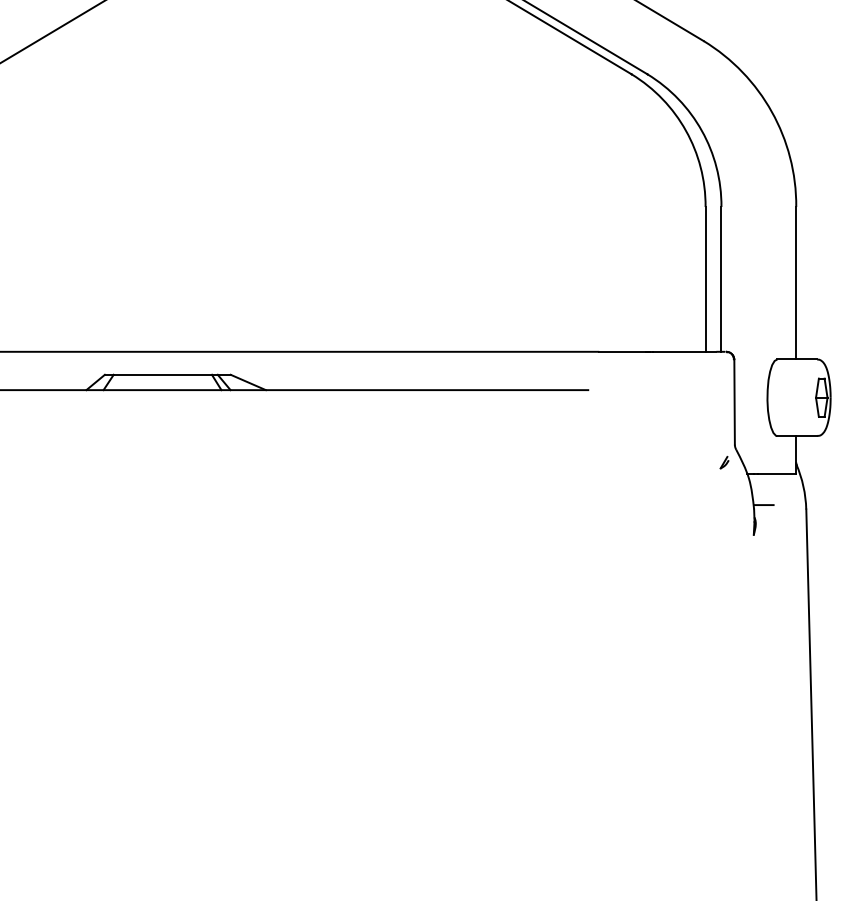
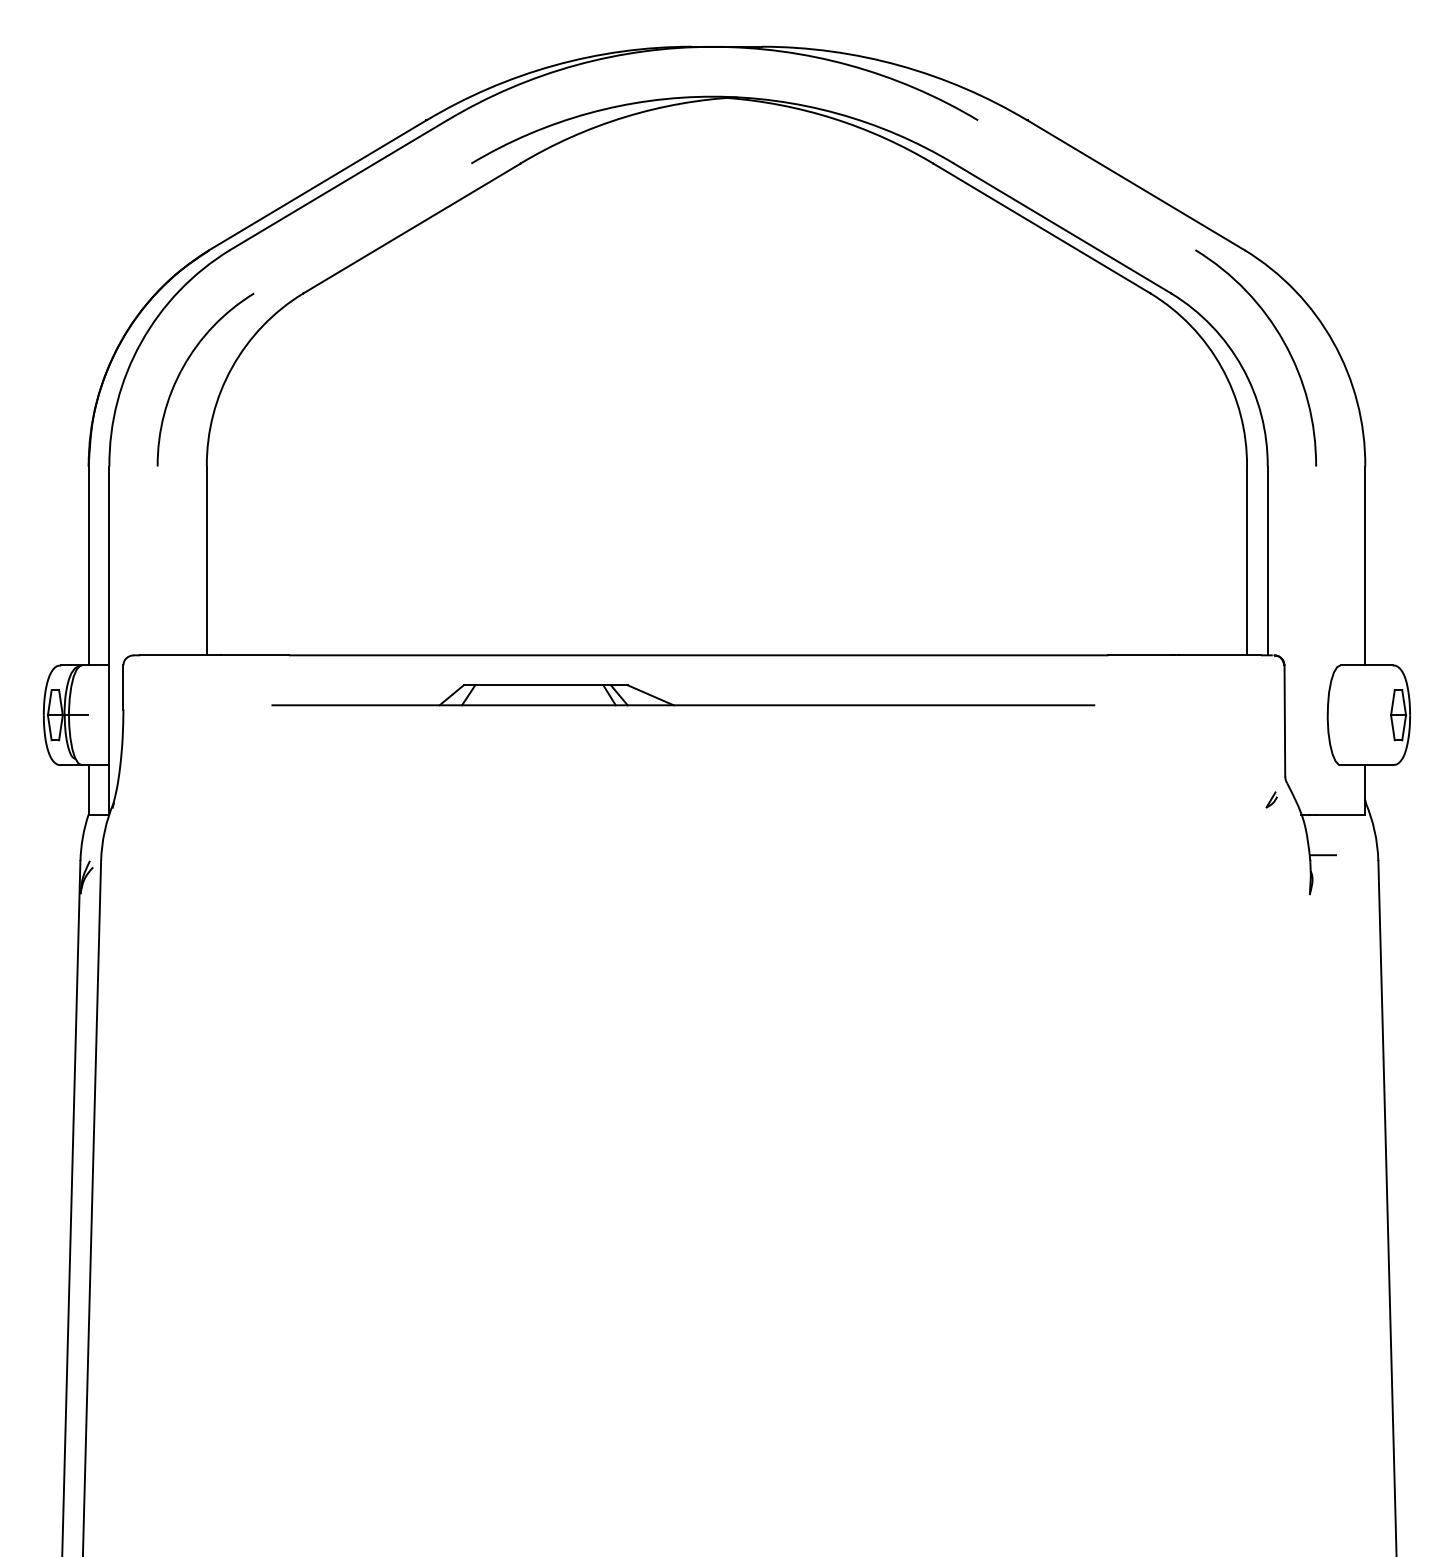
arc: (733, 112) -> (1283, 343), added

